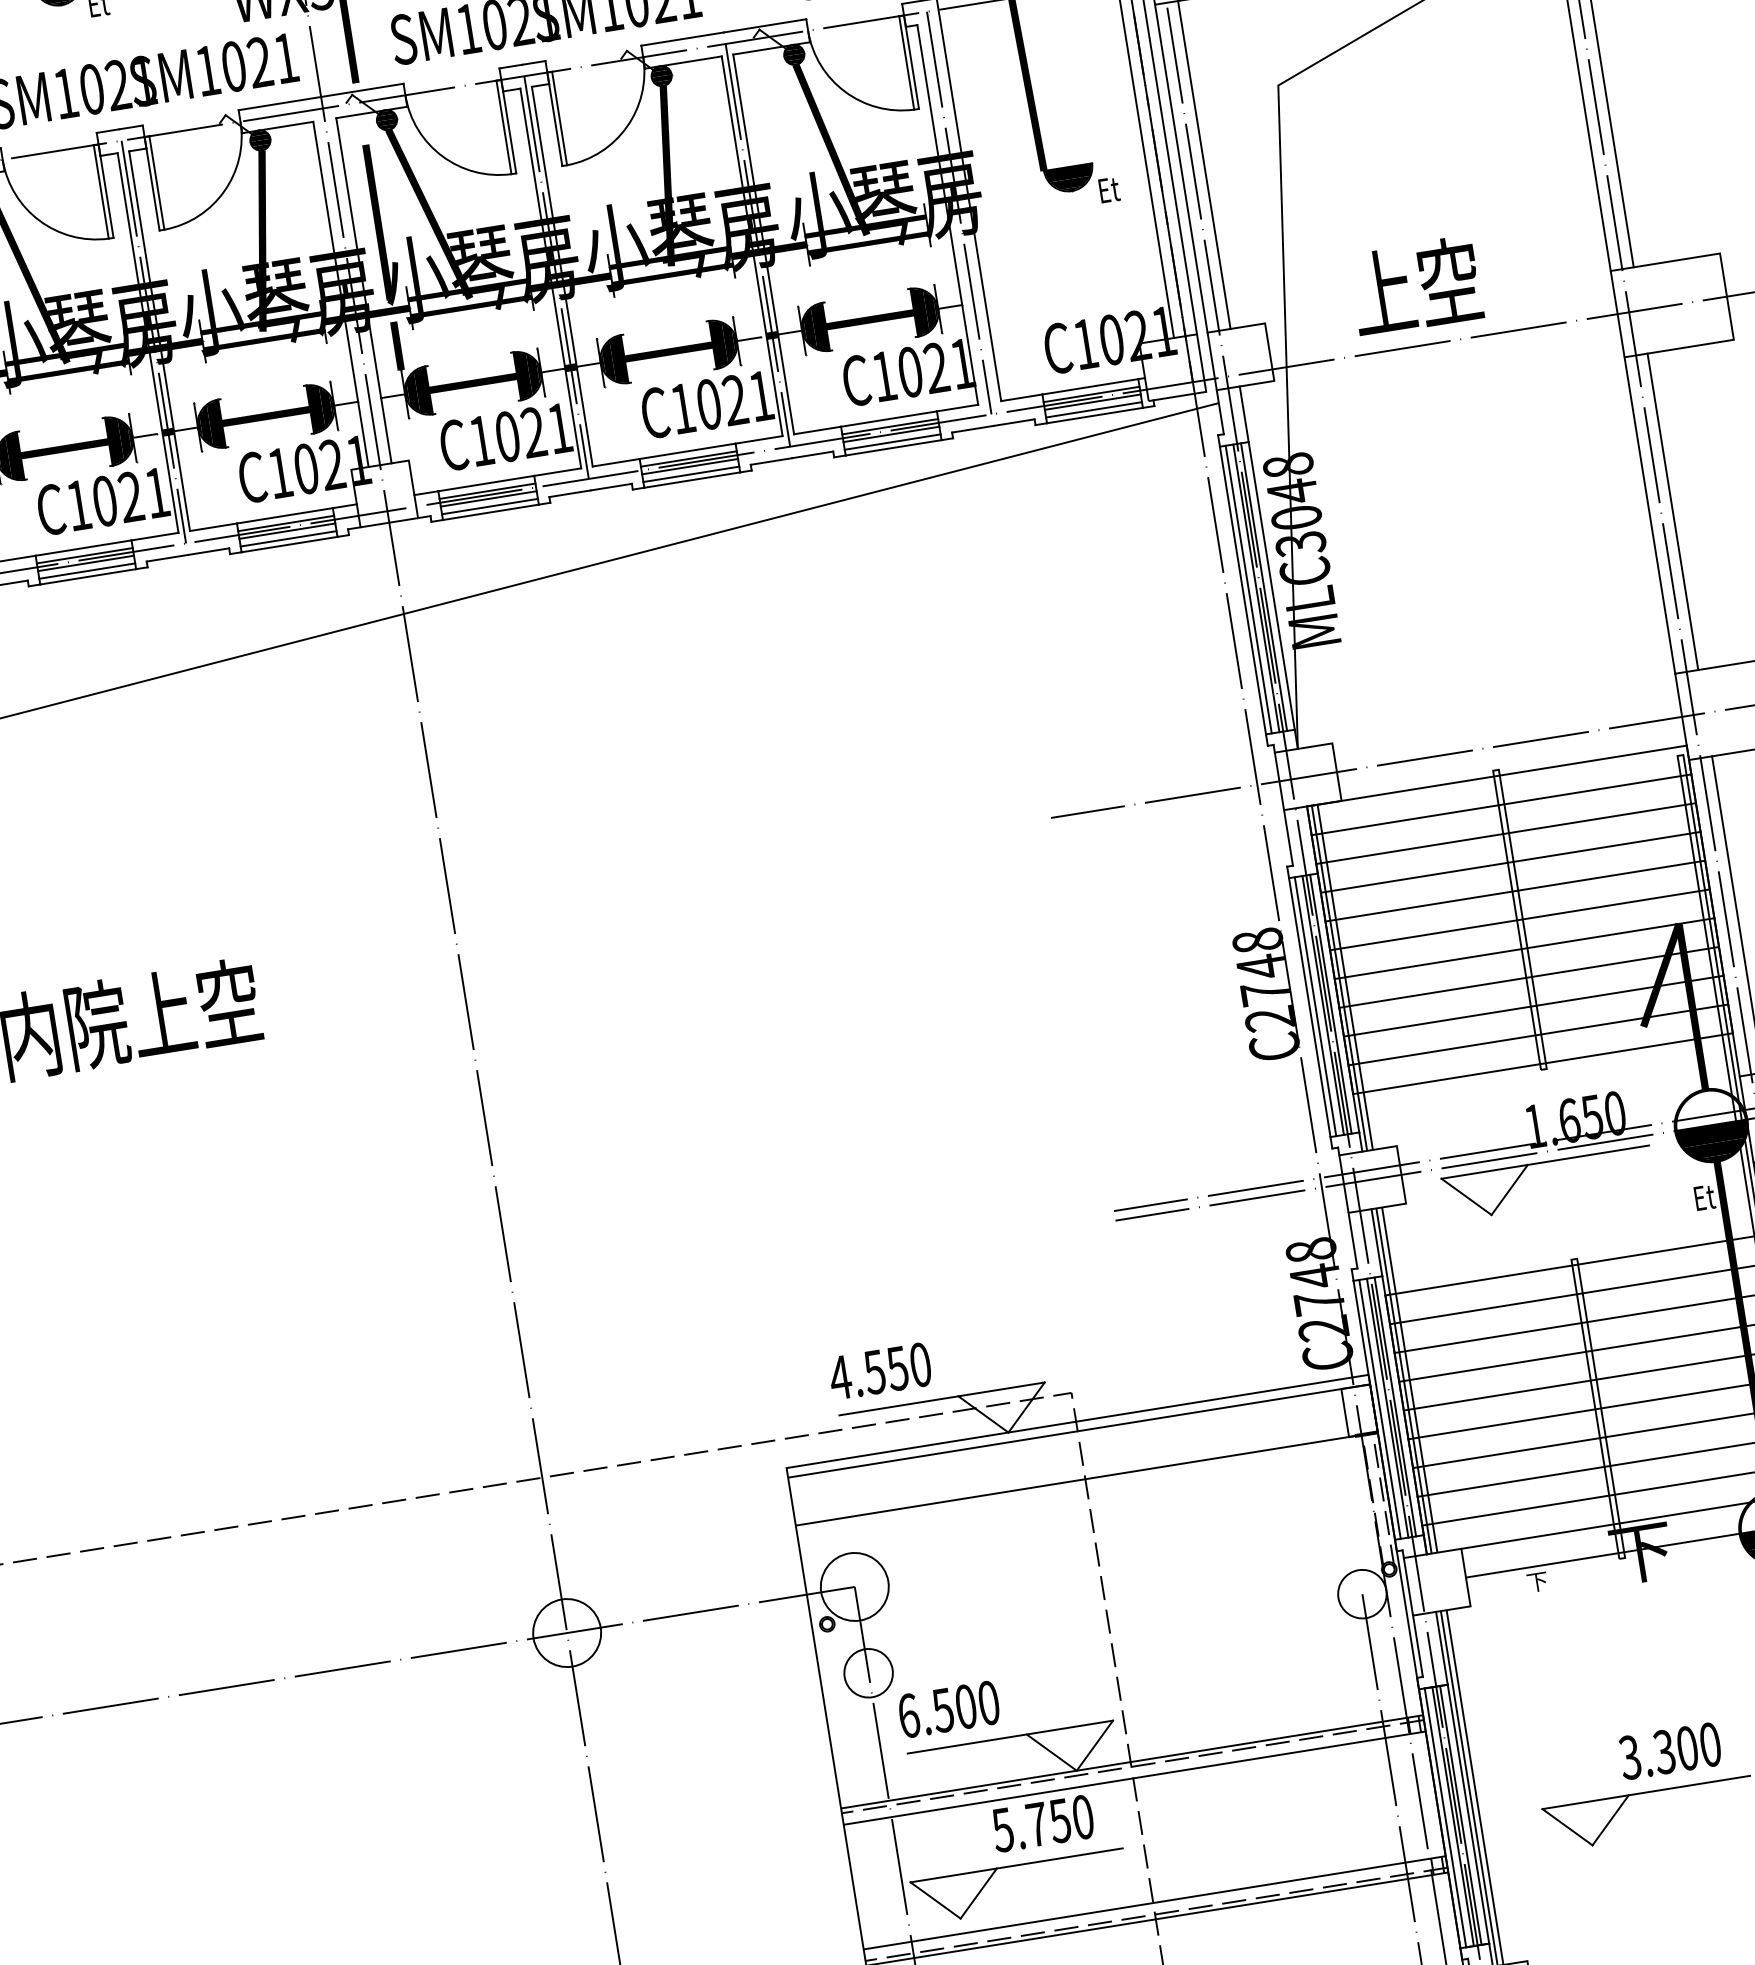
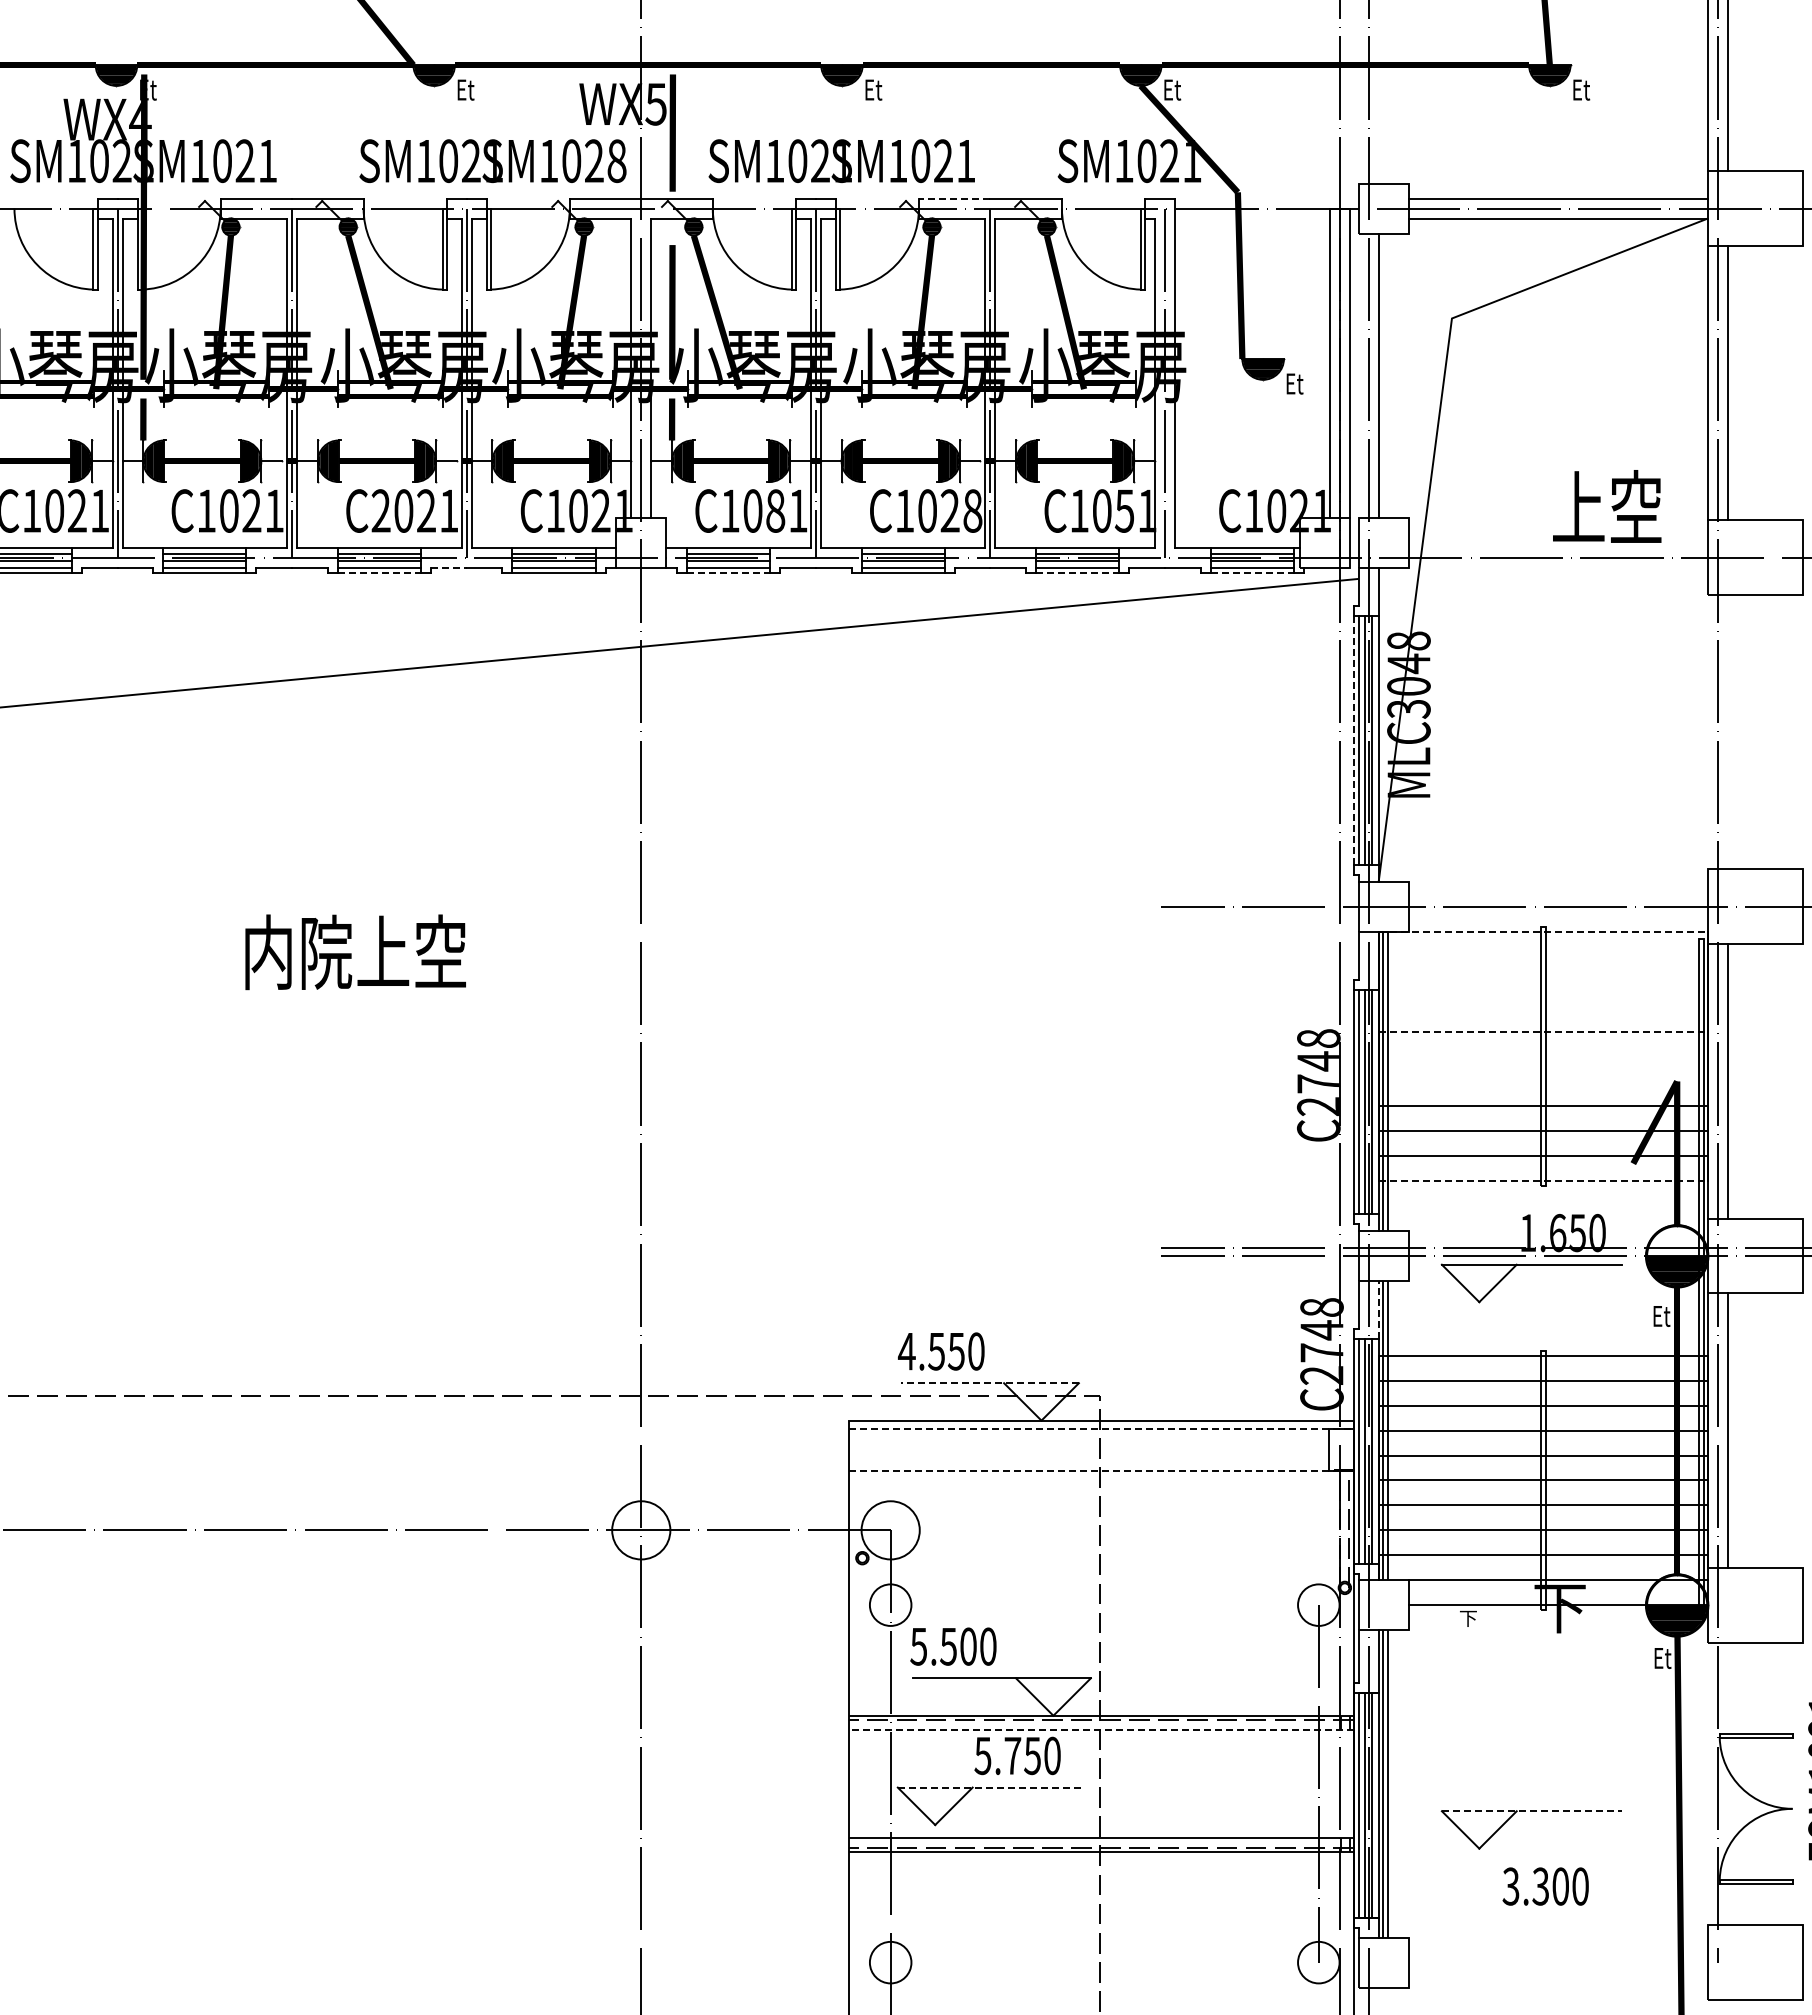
line: (682, 39) -> (954, 198), solid -> dashed
text: (285, 58) -> (616, 161), SM1021 -> SM1028
line: (1181, 168) -> (1358, 375), removed
text: (1416, 285) -> (1607, 506), moved
text: (936, 367) -> (1124, 510), C1021 -> C1051
text: (760, 395) -> (972, 510), C1021 -> C1028
line: (1095, 415) -> (1252, 572), solid -> dashed
text: (533, 431) -> (775, 510), C1021 -> C1081
line: (893, 447) -> (1077, 572), solid -> dashed
text: (77, 504) -> (380, 510), C1021 -> C2021
line: (490, 512) -> (728, 572), solid -> dashed
line: (1672, 512) -> (1727, 732), removed
line: (1649, 515) -> (1707, 732), removed
line: (166, 558) -> (448, 567), solid -> dashed
line: (88, 576) -> (379, 572), solid -> dashed
line: (1242, 590) -> (1353, 740), solid -> dashed
line: (1497, 775) -> (1543, 931), solid -> dashed
line: (1500, 804) -> (1542, 956), removed
line: (1505, 833) -> (1542, 981), removed
line: (1509, 862) -> (1542, 1006), removed
line: (1515, 890) -> (1543, 1031), solid -> dashed
line: (1519, 920) -> (1542, 1056), removed
line: (1523, 948) -> (1542, 1081), removed
line: (1543, 1063) -> (1543, 1181), solid -> dashed
line: (1376, 1242) -> (1378, 1309), solid -> dashed
line: (941, 1399) -> (989, 1383), solid -> dashed
line: (1079, 1430) -> (1101, 1428), solid -> dashed
line: (1086, 1478) -> (1101, 1470), solid -> dashed
text: (908, 1715) -> (918, 1646), 6.500 -> 5.500
text: (1669, 1751) -> (1545, 1886), moved
line: (1133, 1777) -> (1100, 1729), solid -> dashed
line: (1645, 1792) -> (1531, 1811), solid -> dashed
line: (1016, 1865) -> (989, 1787), solid -> dashed

